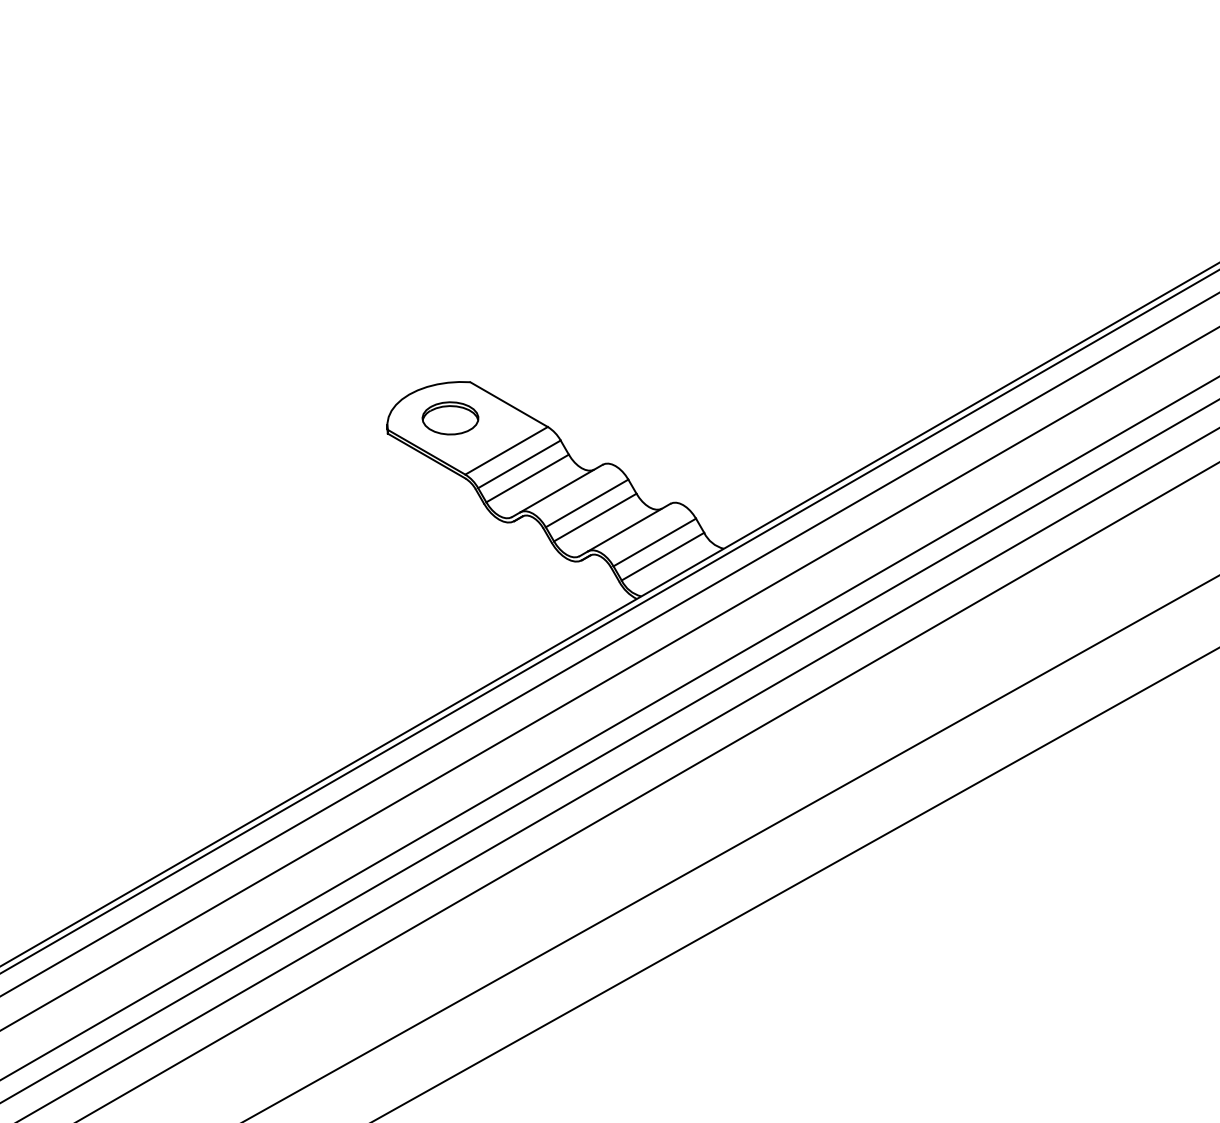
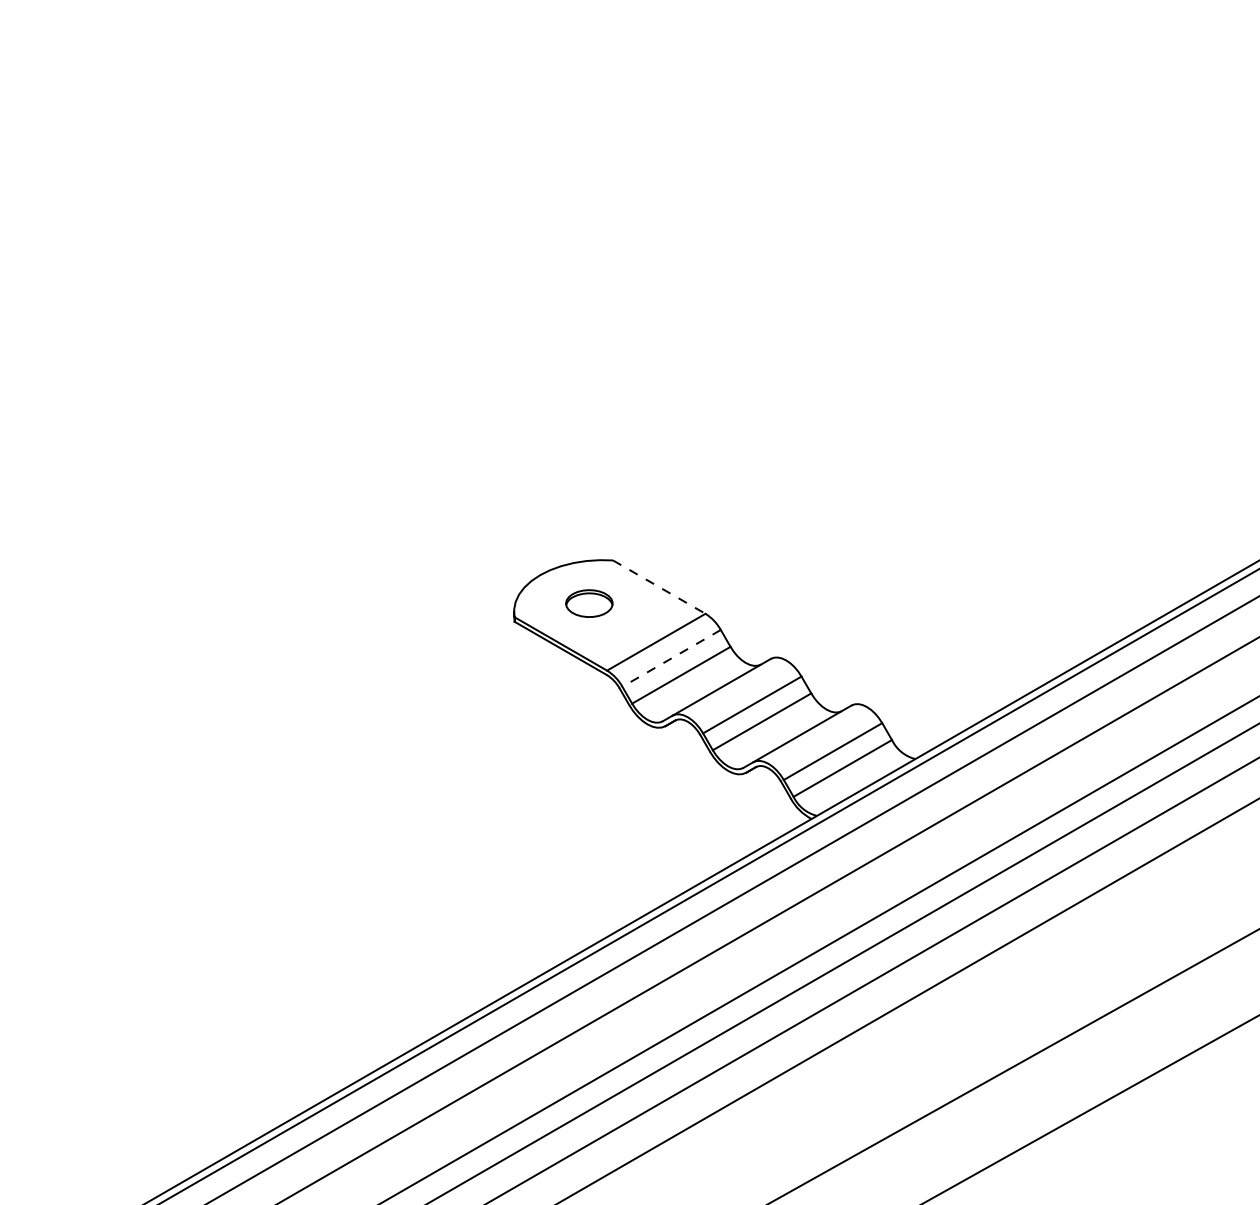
line: (509, 404) -> (659, 586), solid -> dashed
part: (450, 418) -> (589, 603), size x0.7
line: (519, 464) -> (671, 658), solid -> dashed

